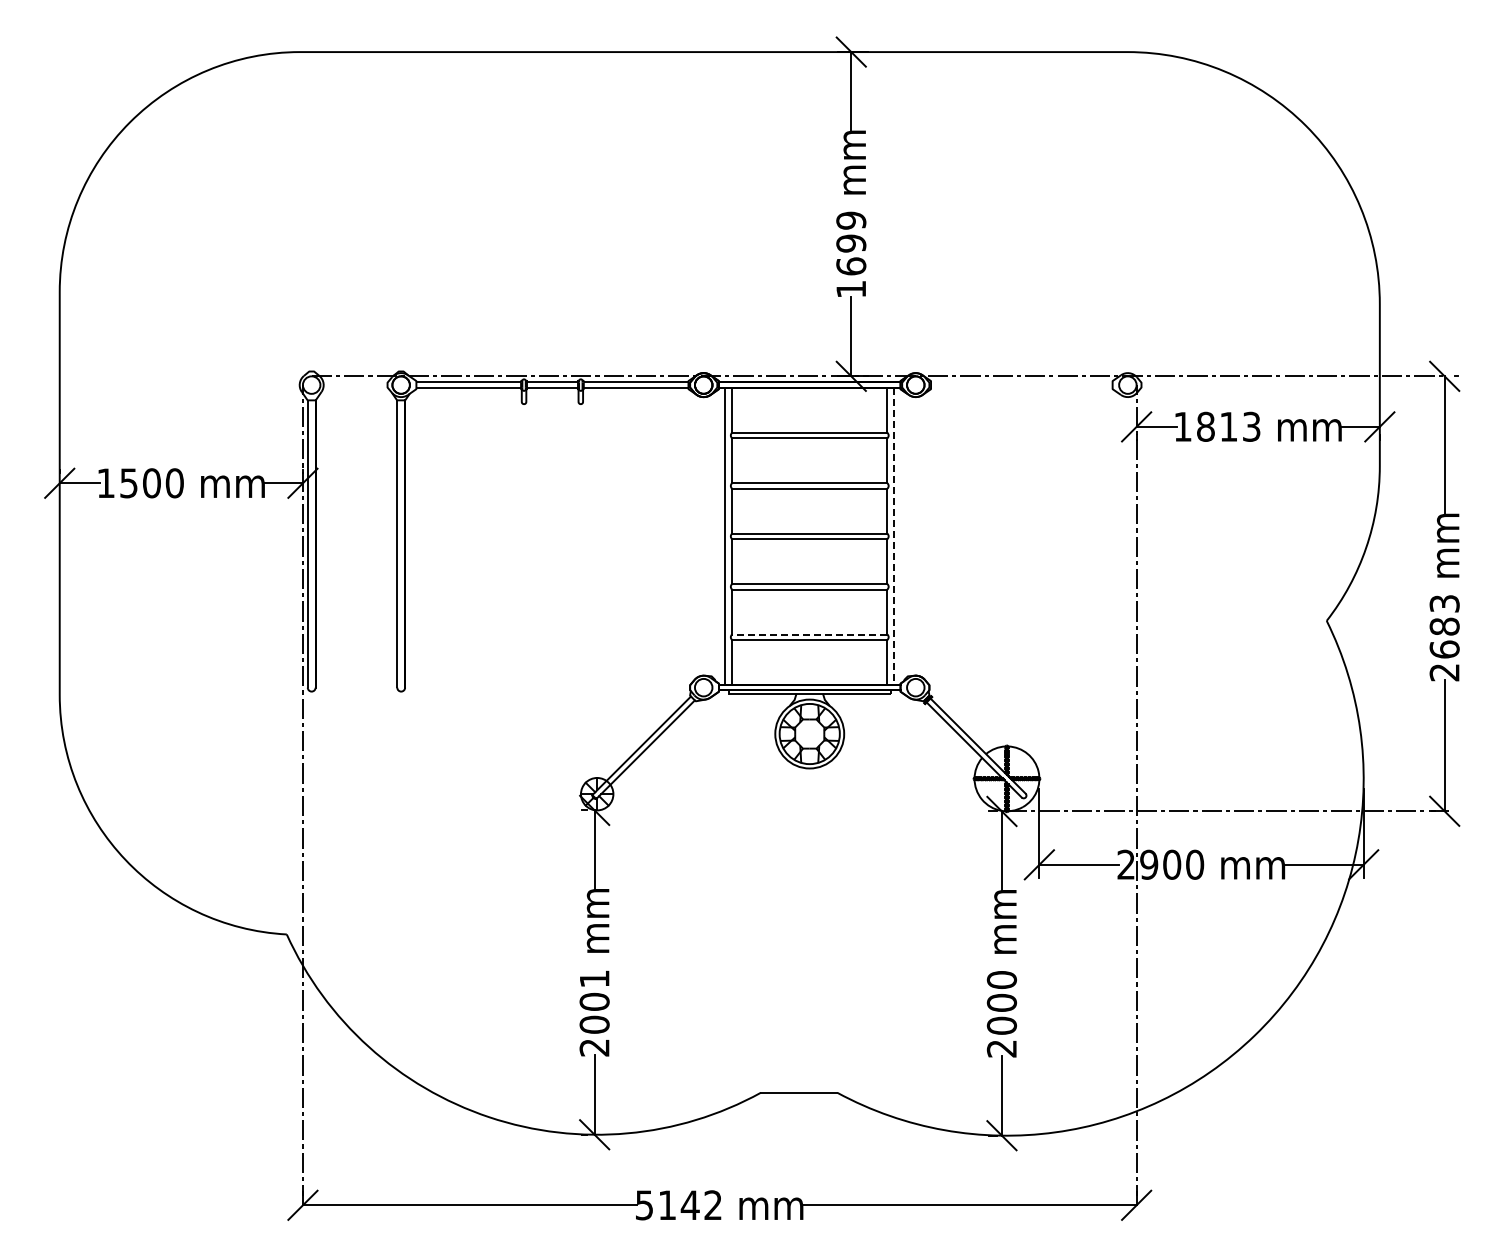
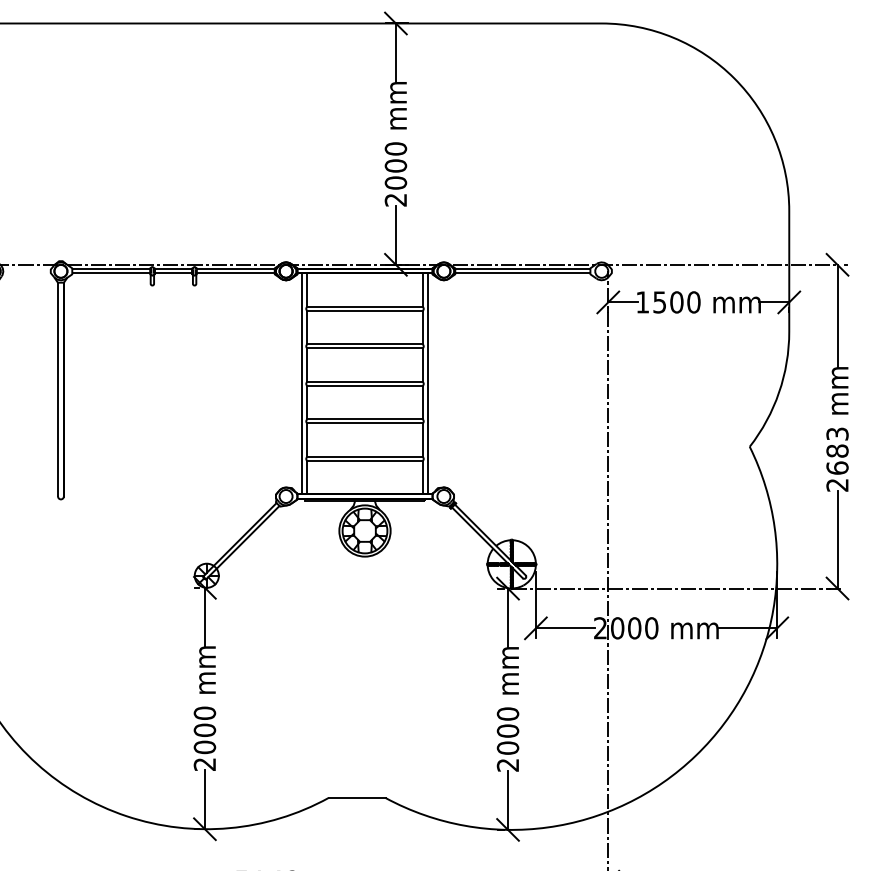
text: (851, 254) -> (396, 174), 1699 -> 2000
line: (1021, 382) -> (522, 269), added
line: (1021, 387) -> (522, 273), added
text: (1228, 426) -> (676, 302), 1813 -> 1500
line: (894, 536) -> (428, 383), dashed -> solid
line: (809, 634) -> (364, 456), dashed -> solid
text: (1149, 864) -> (617, 628), 2900 -> 2000
text: (594, 978) -> (204, 712), 2001 -> 2000

